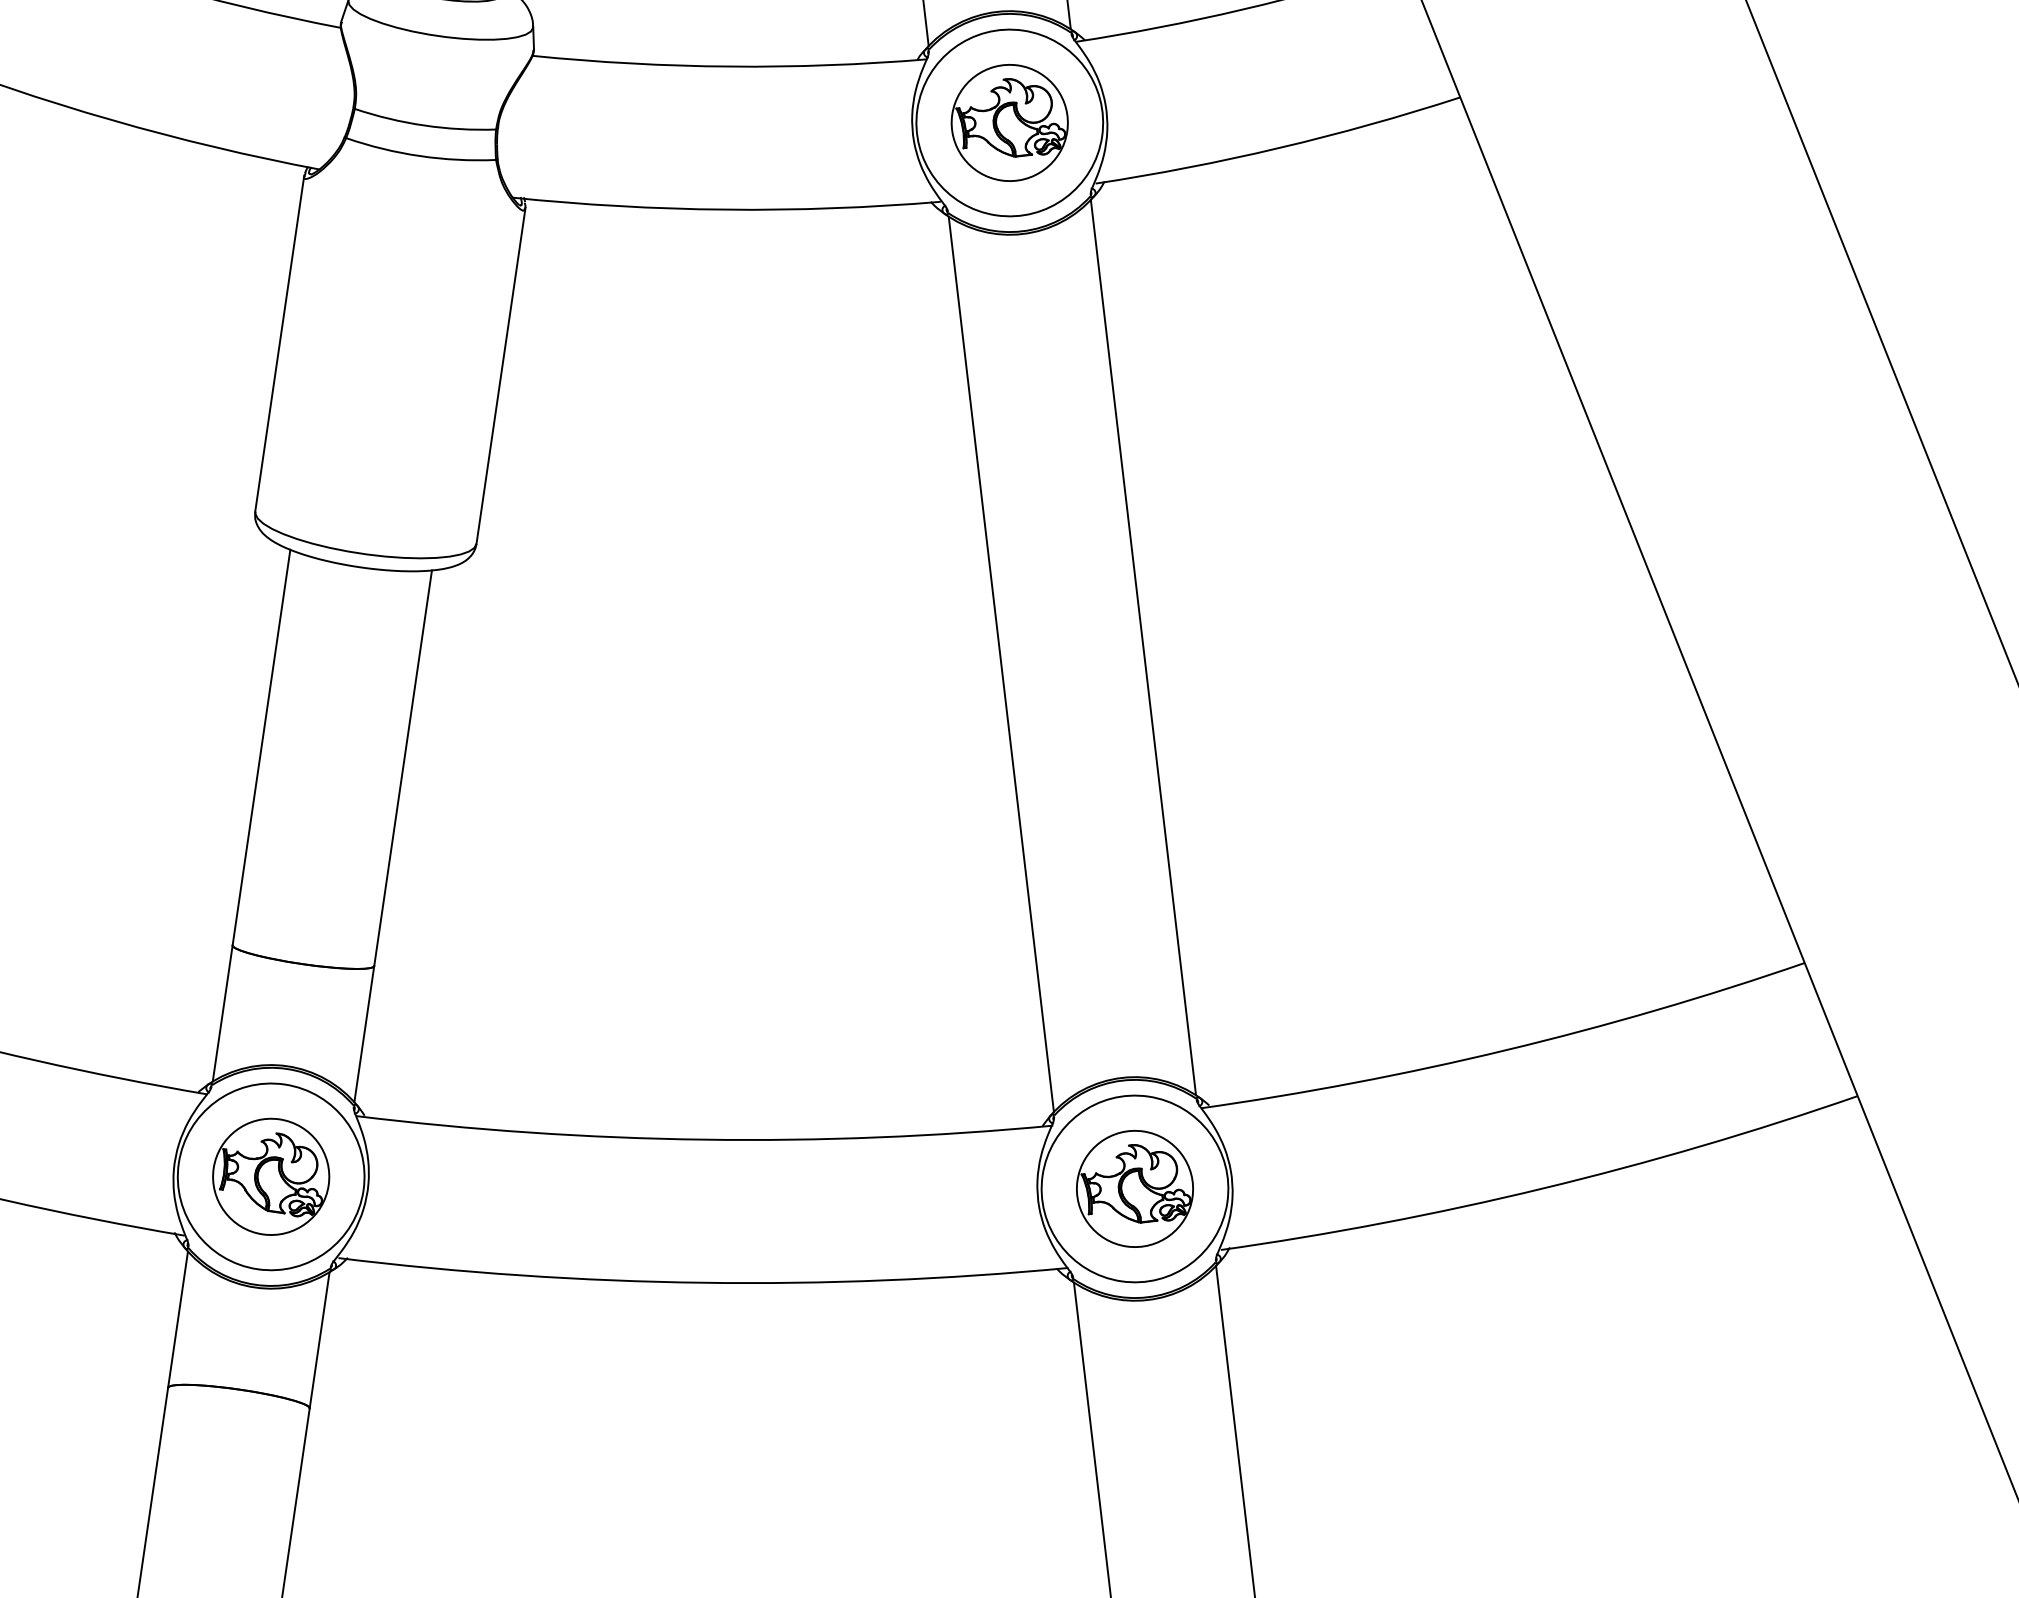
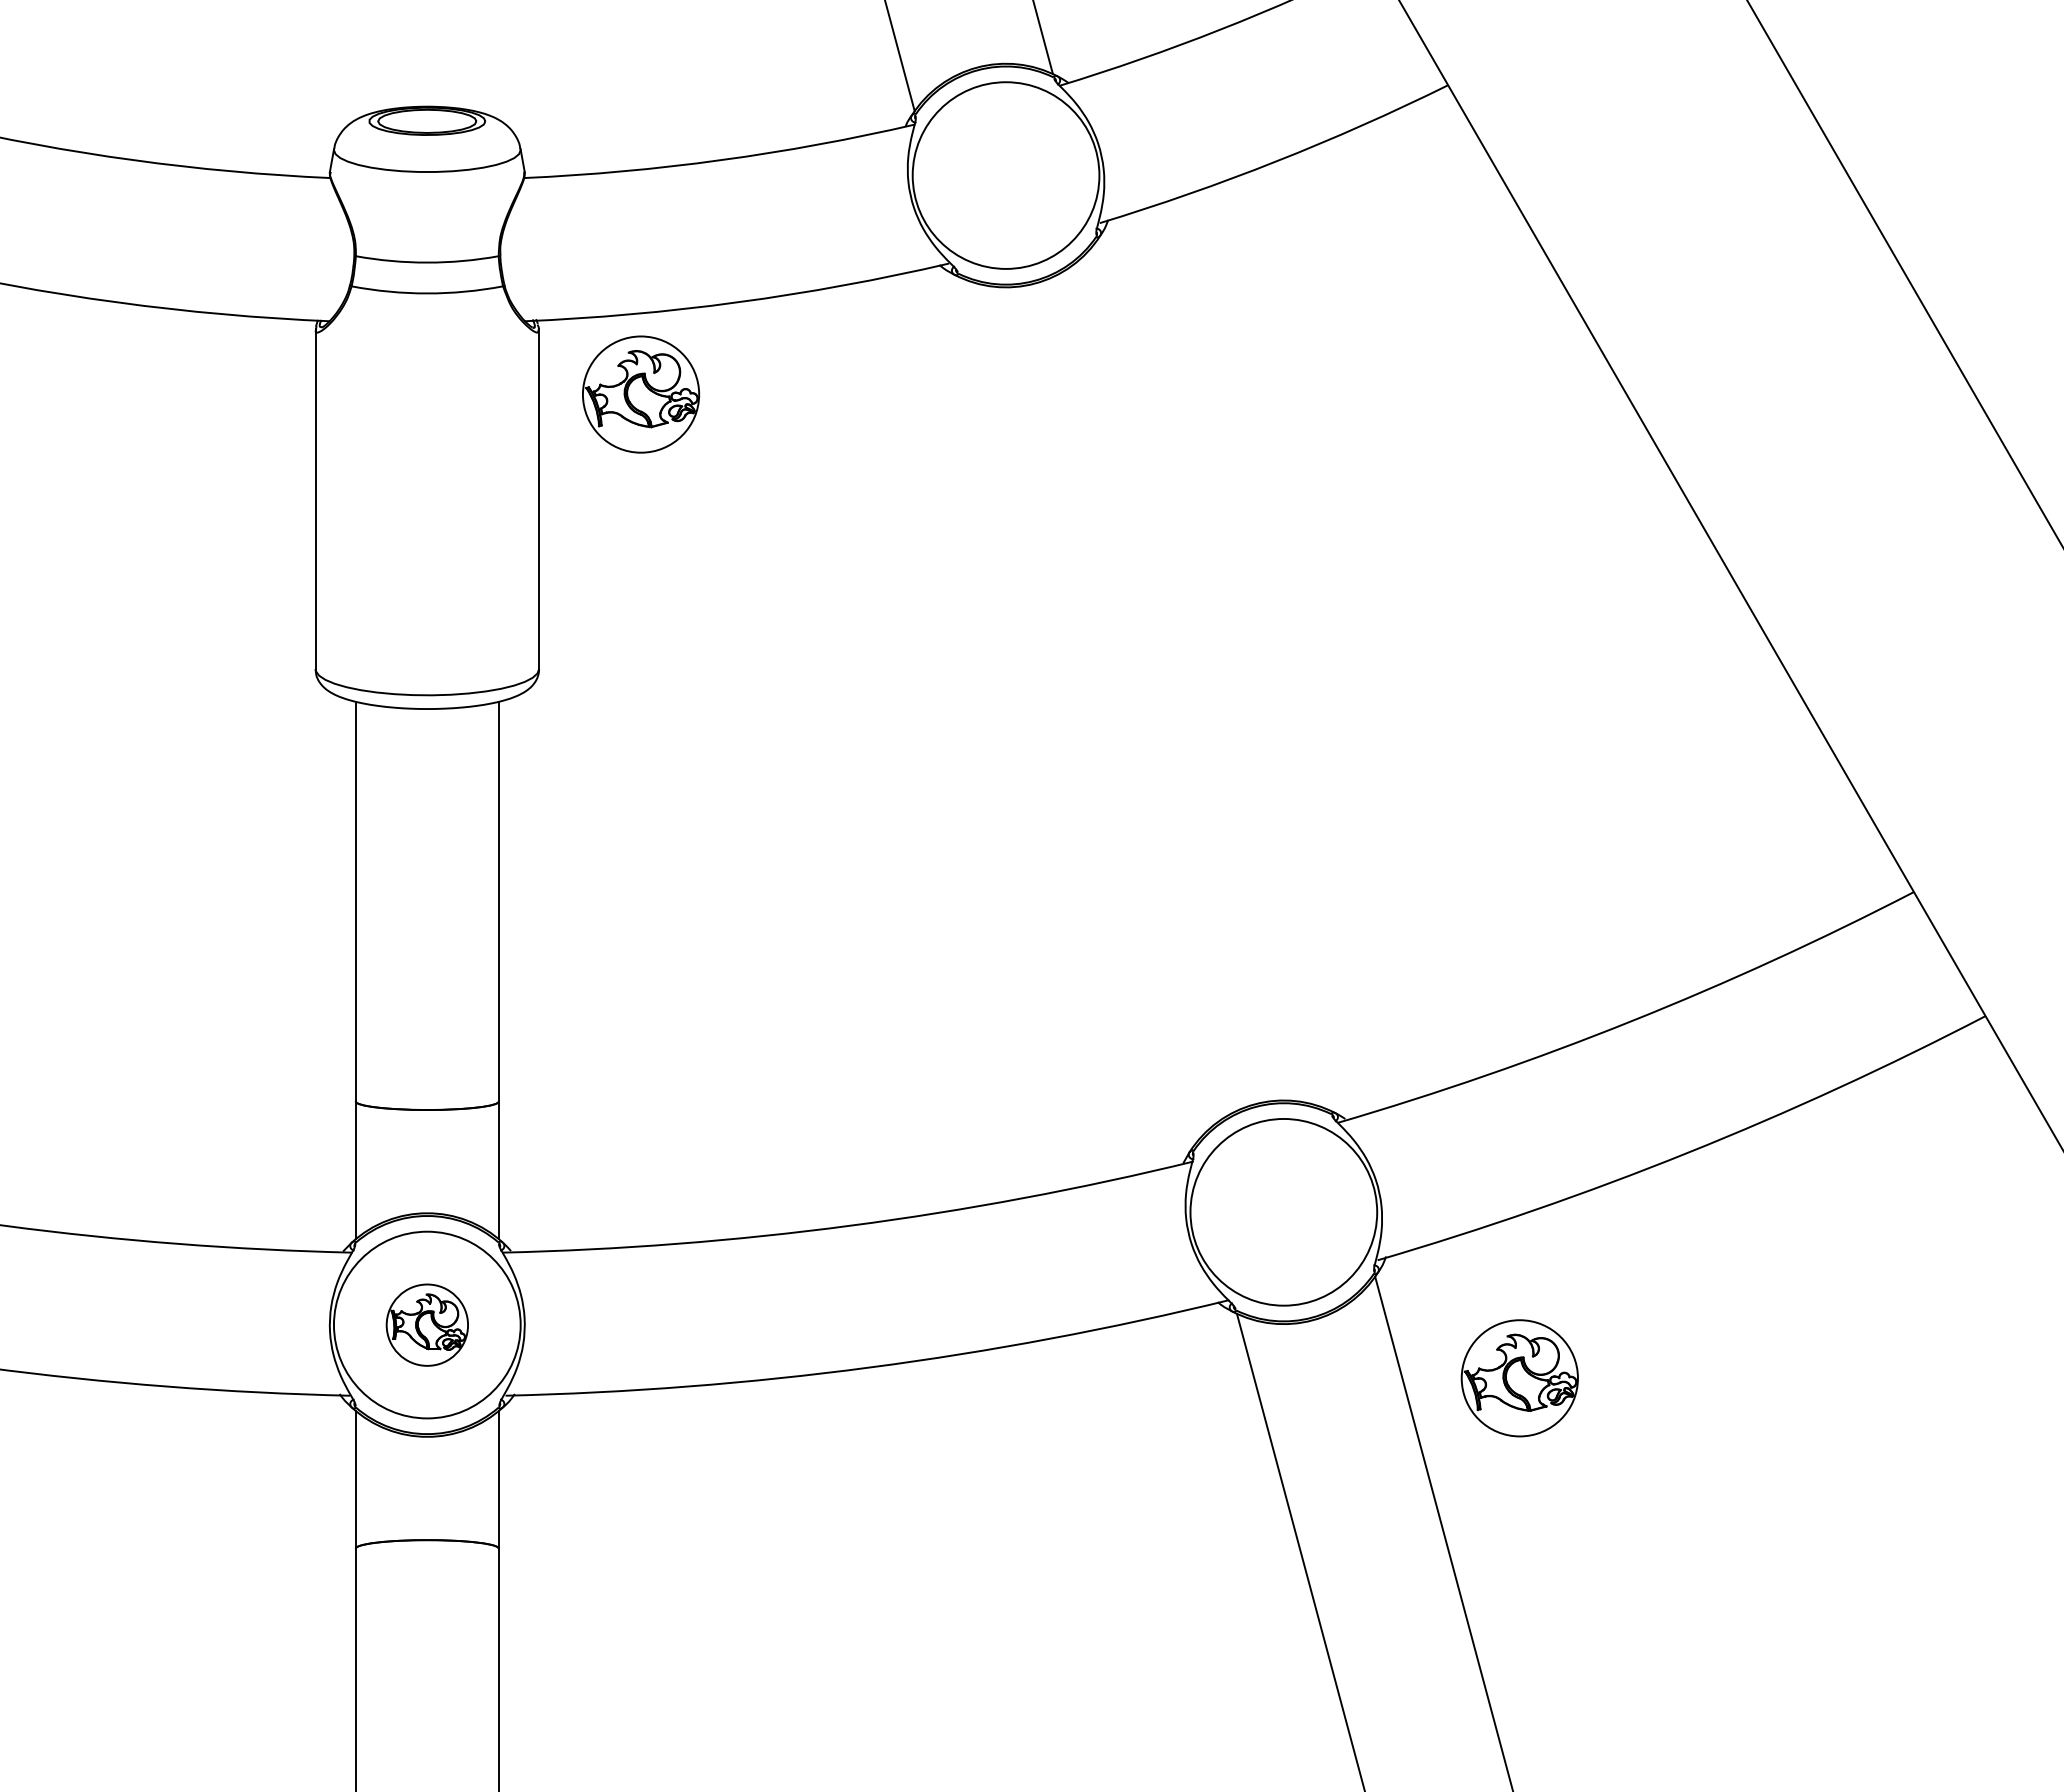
part: (1010, 122) -> (641, 394), moved
line: (1142, 647) -> (1213, 675), removed
line: (1000, 664) -> (1075, 712), removed
part: (271, 1177) -> (427, 1325), size x0.7
part: (1134, 1189) -> (1519, 1378), moved

